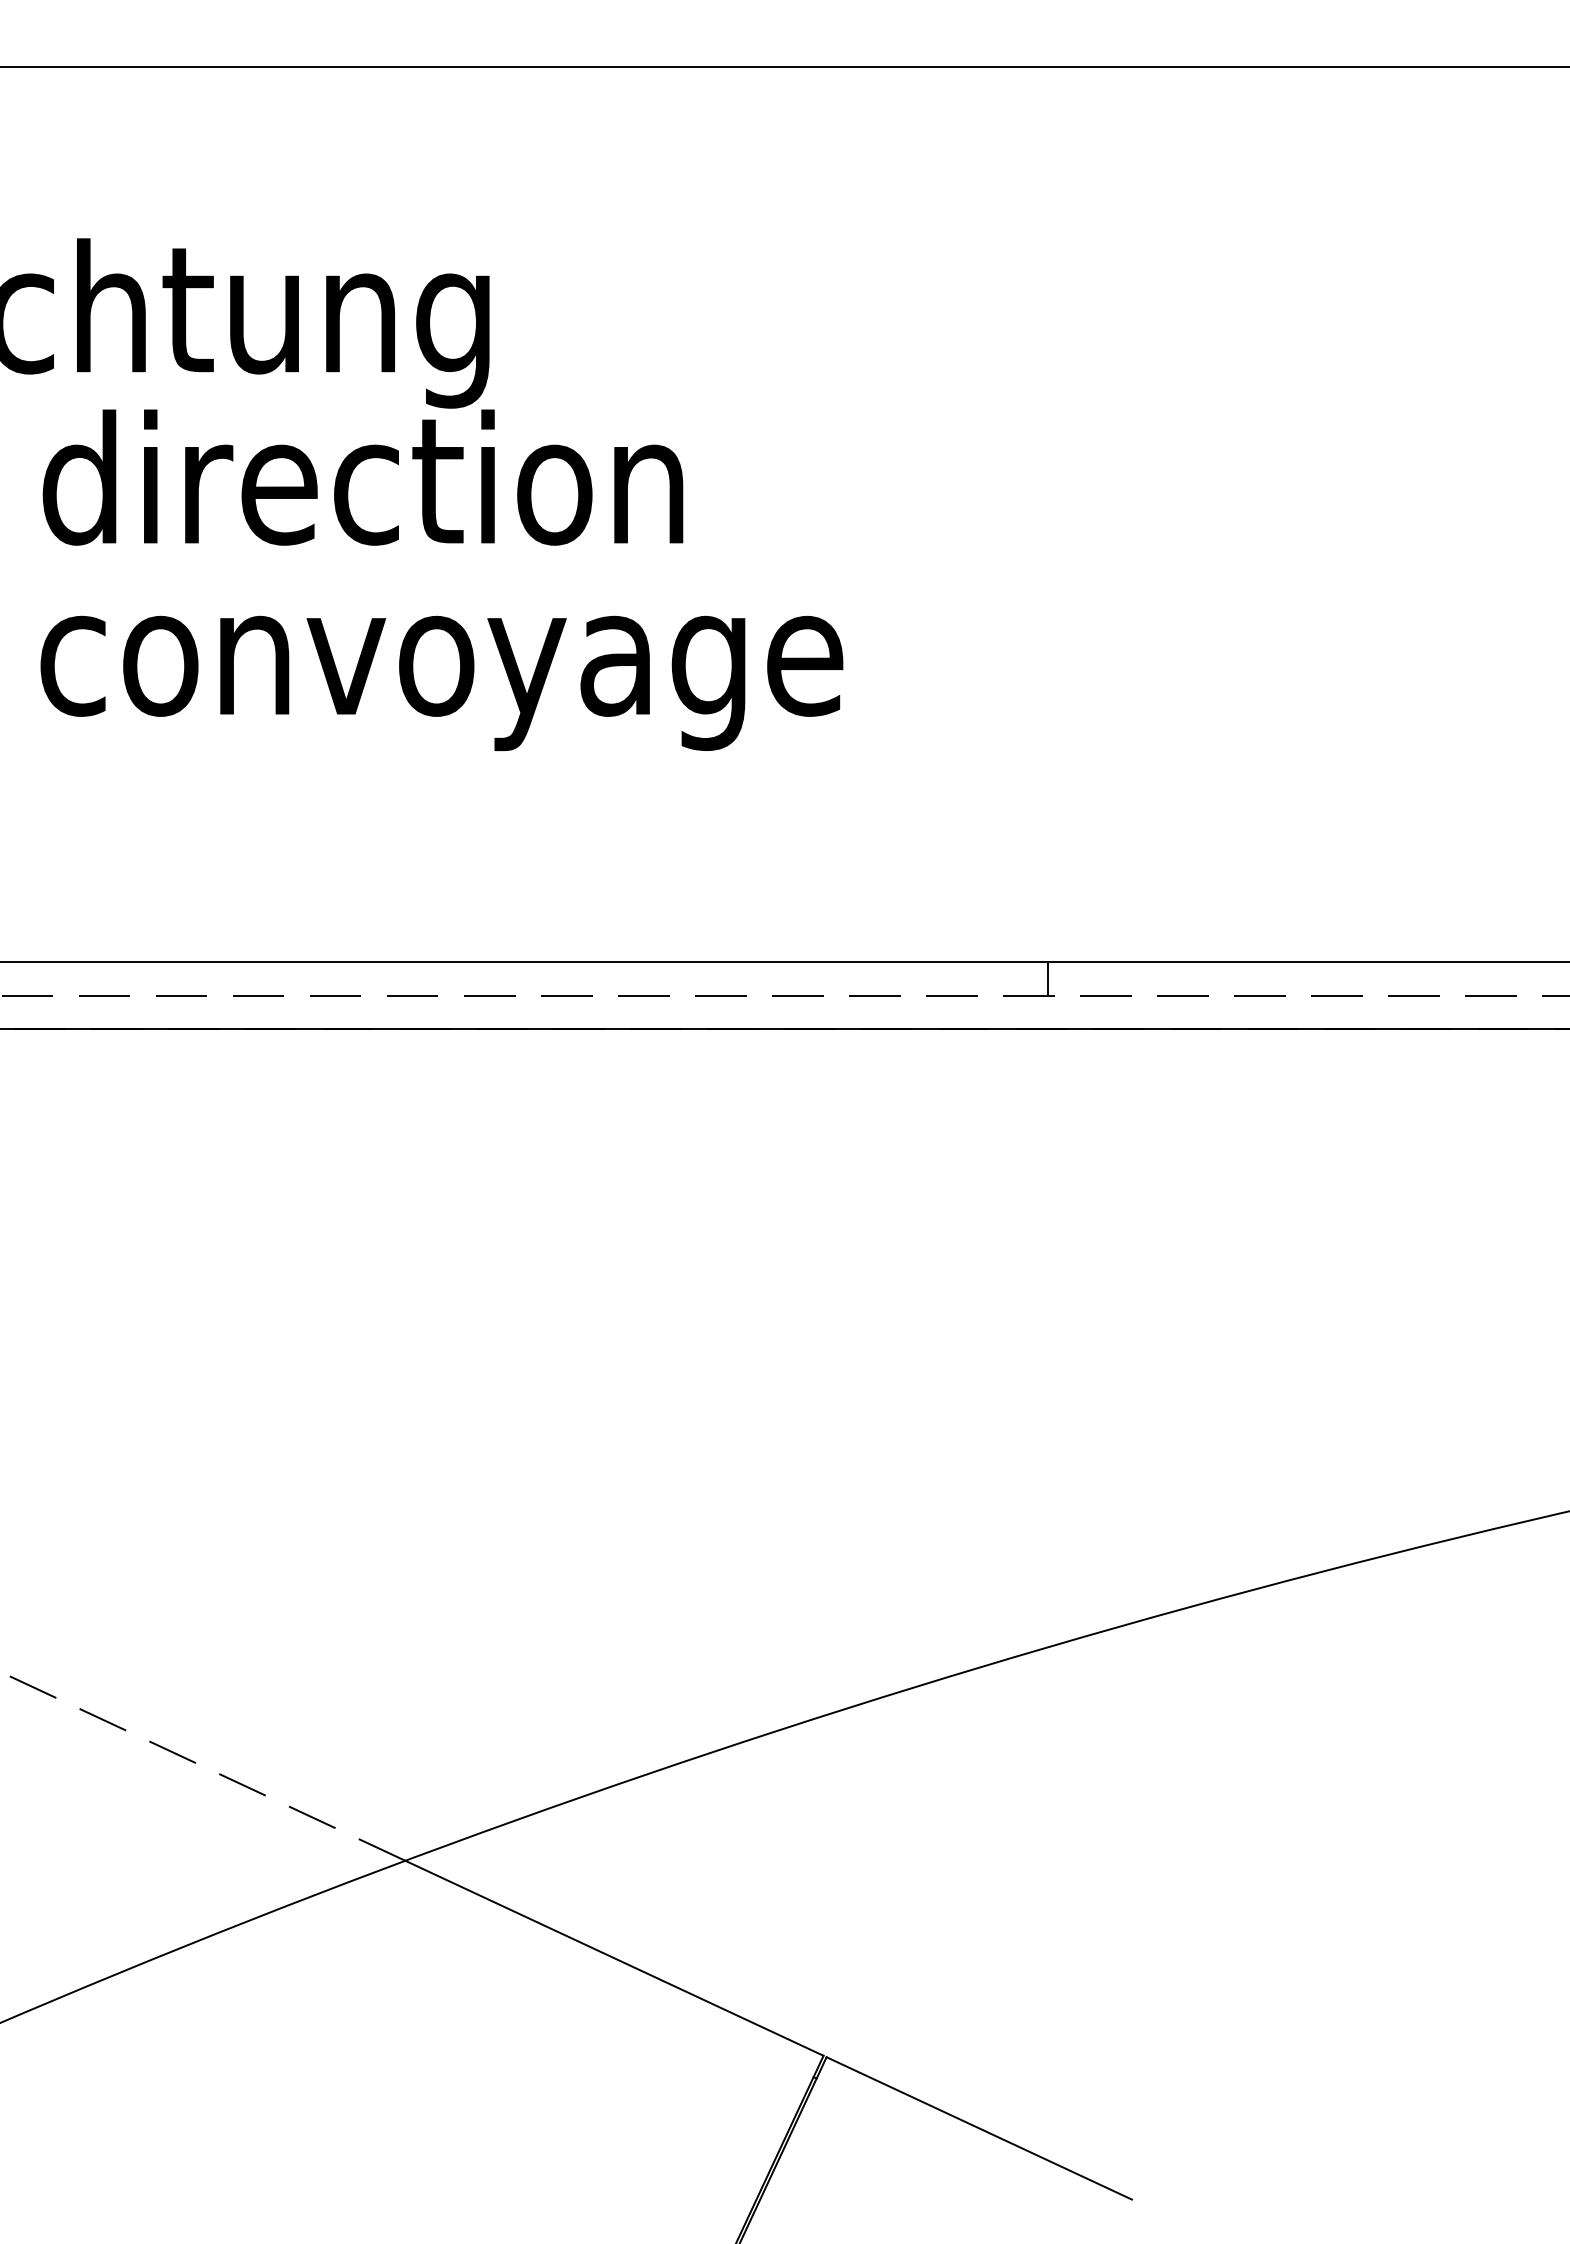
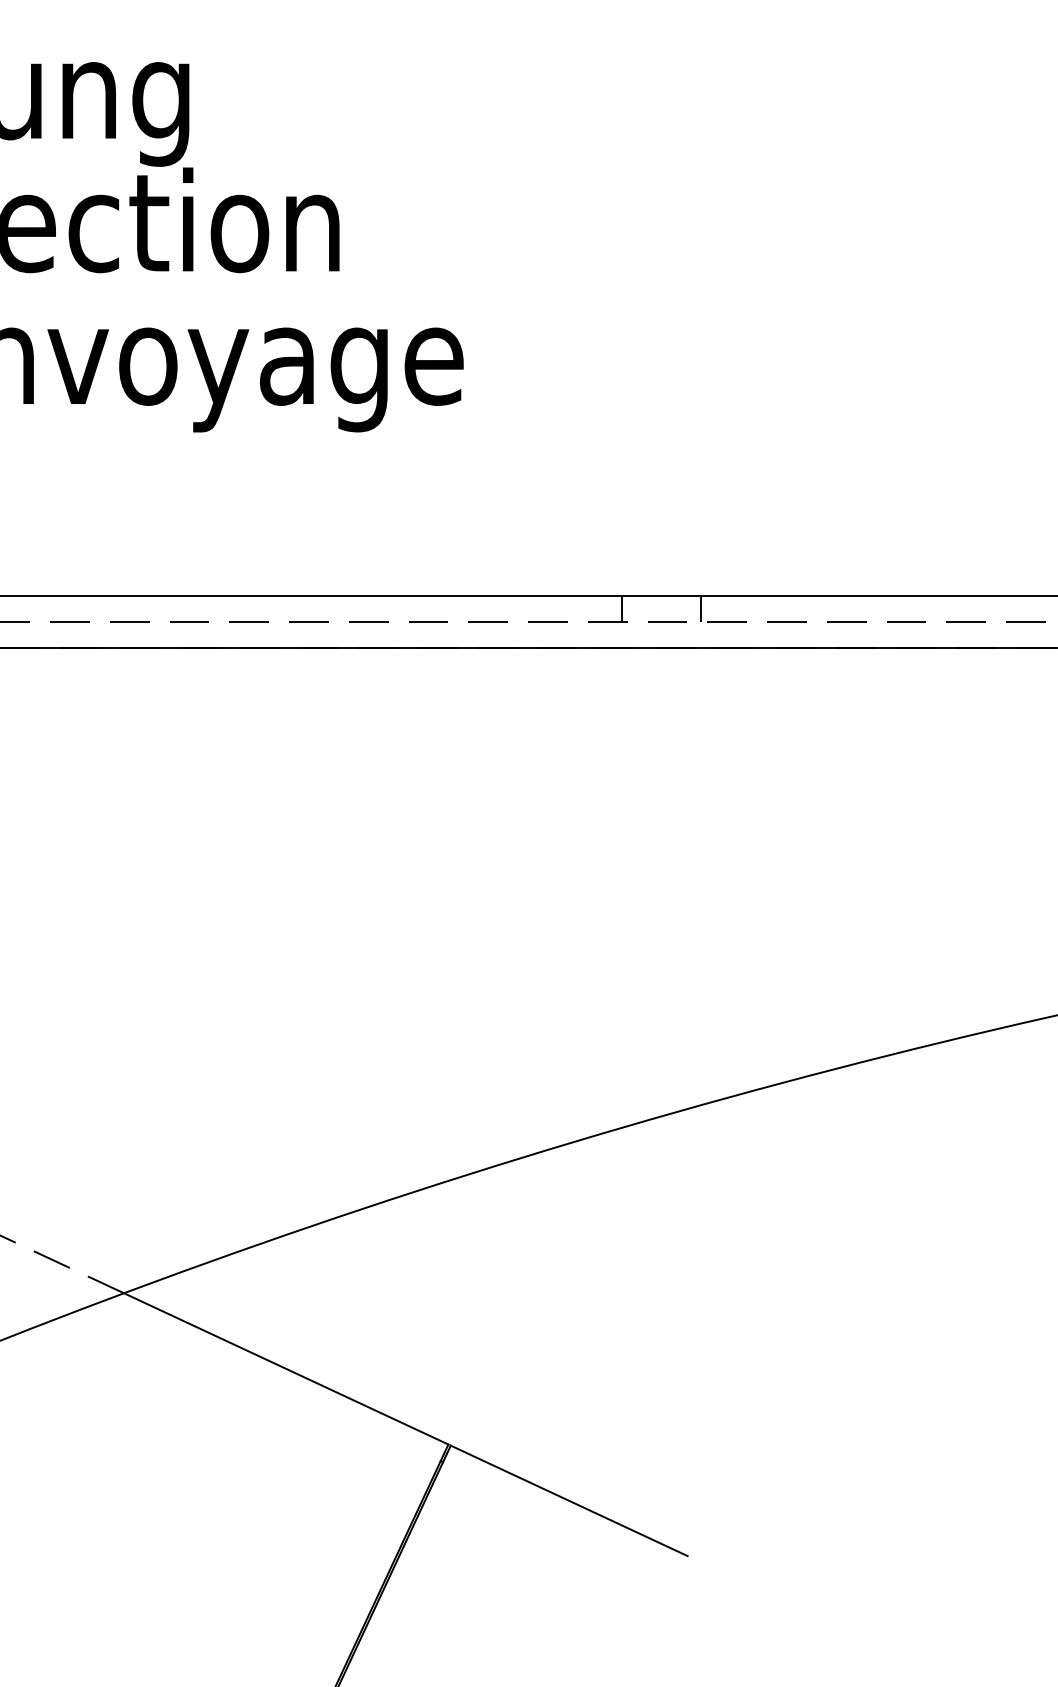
line: (1148, 978) -> (700, 608), added

